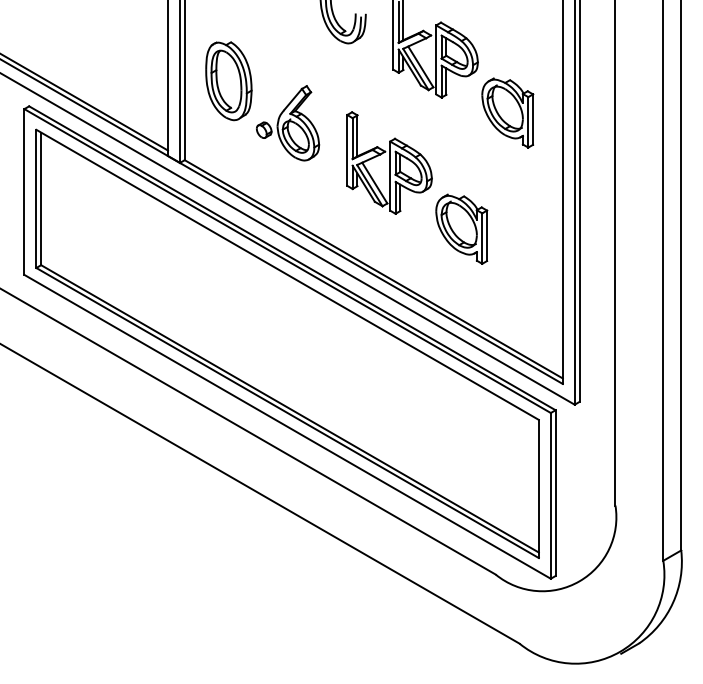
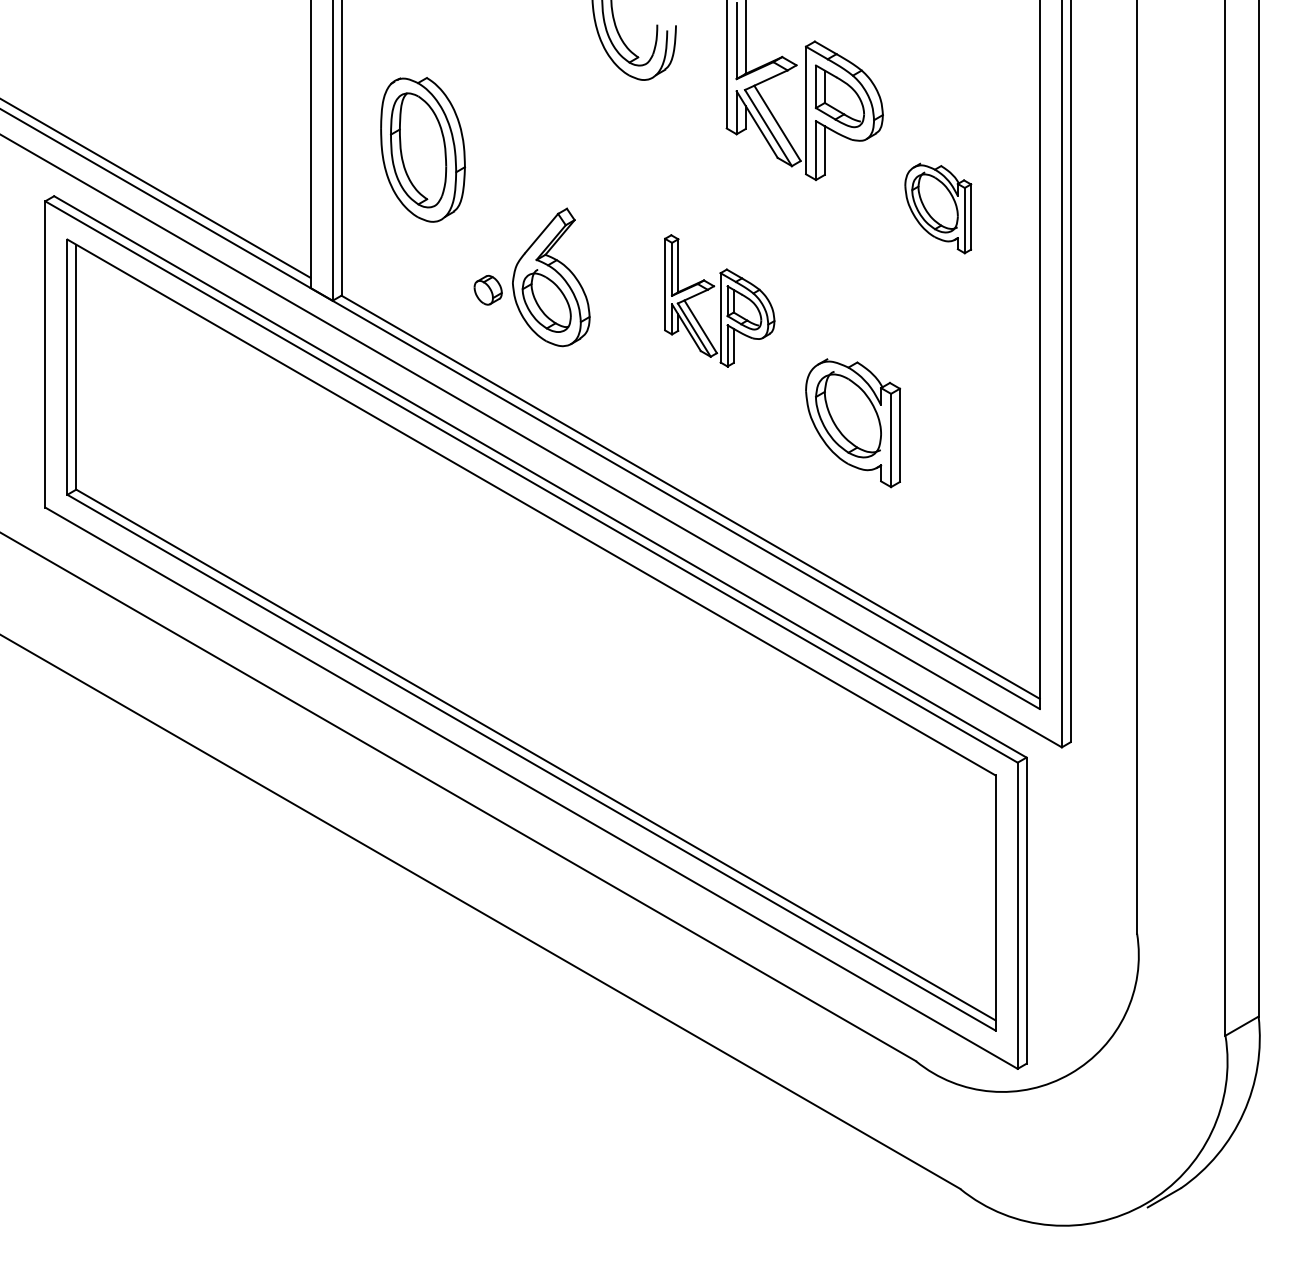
part: (507, 112) -> (937, 207), size x0.7
part: (288, 123) -> (533, 277), moved
part: (389, 162) -> (719, 299), size x0.7

